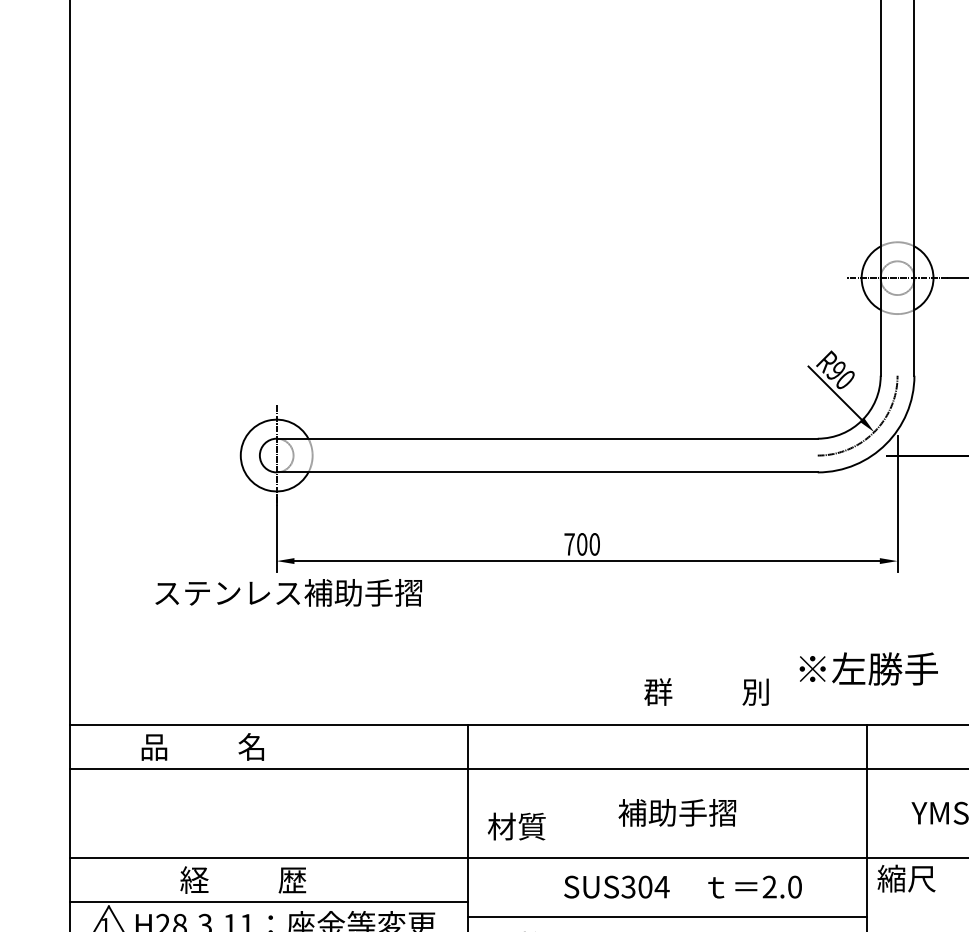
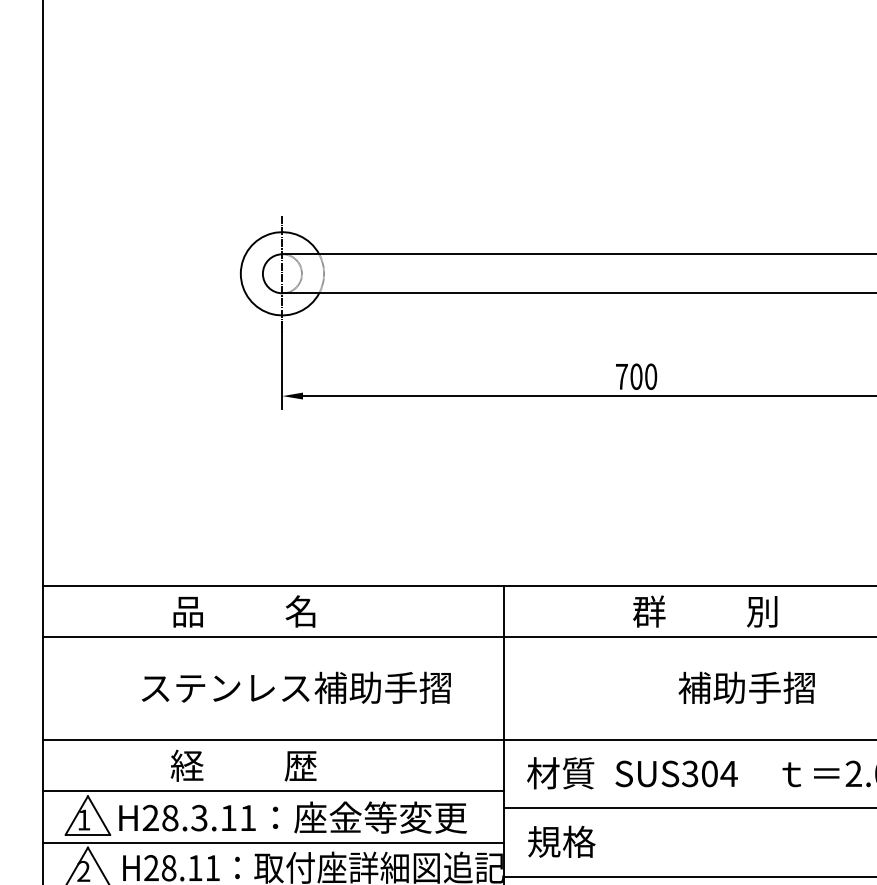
text: (288, 592) -> (296, 687), moved
text: (706, 691) -> (705, 610), moved
text: (202, 746) -> (243, 610), moved
text: (516, 826) -> (560, 773), moved

